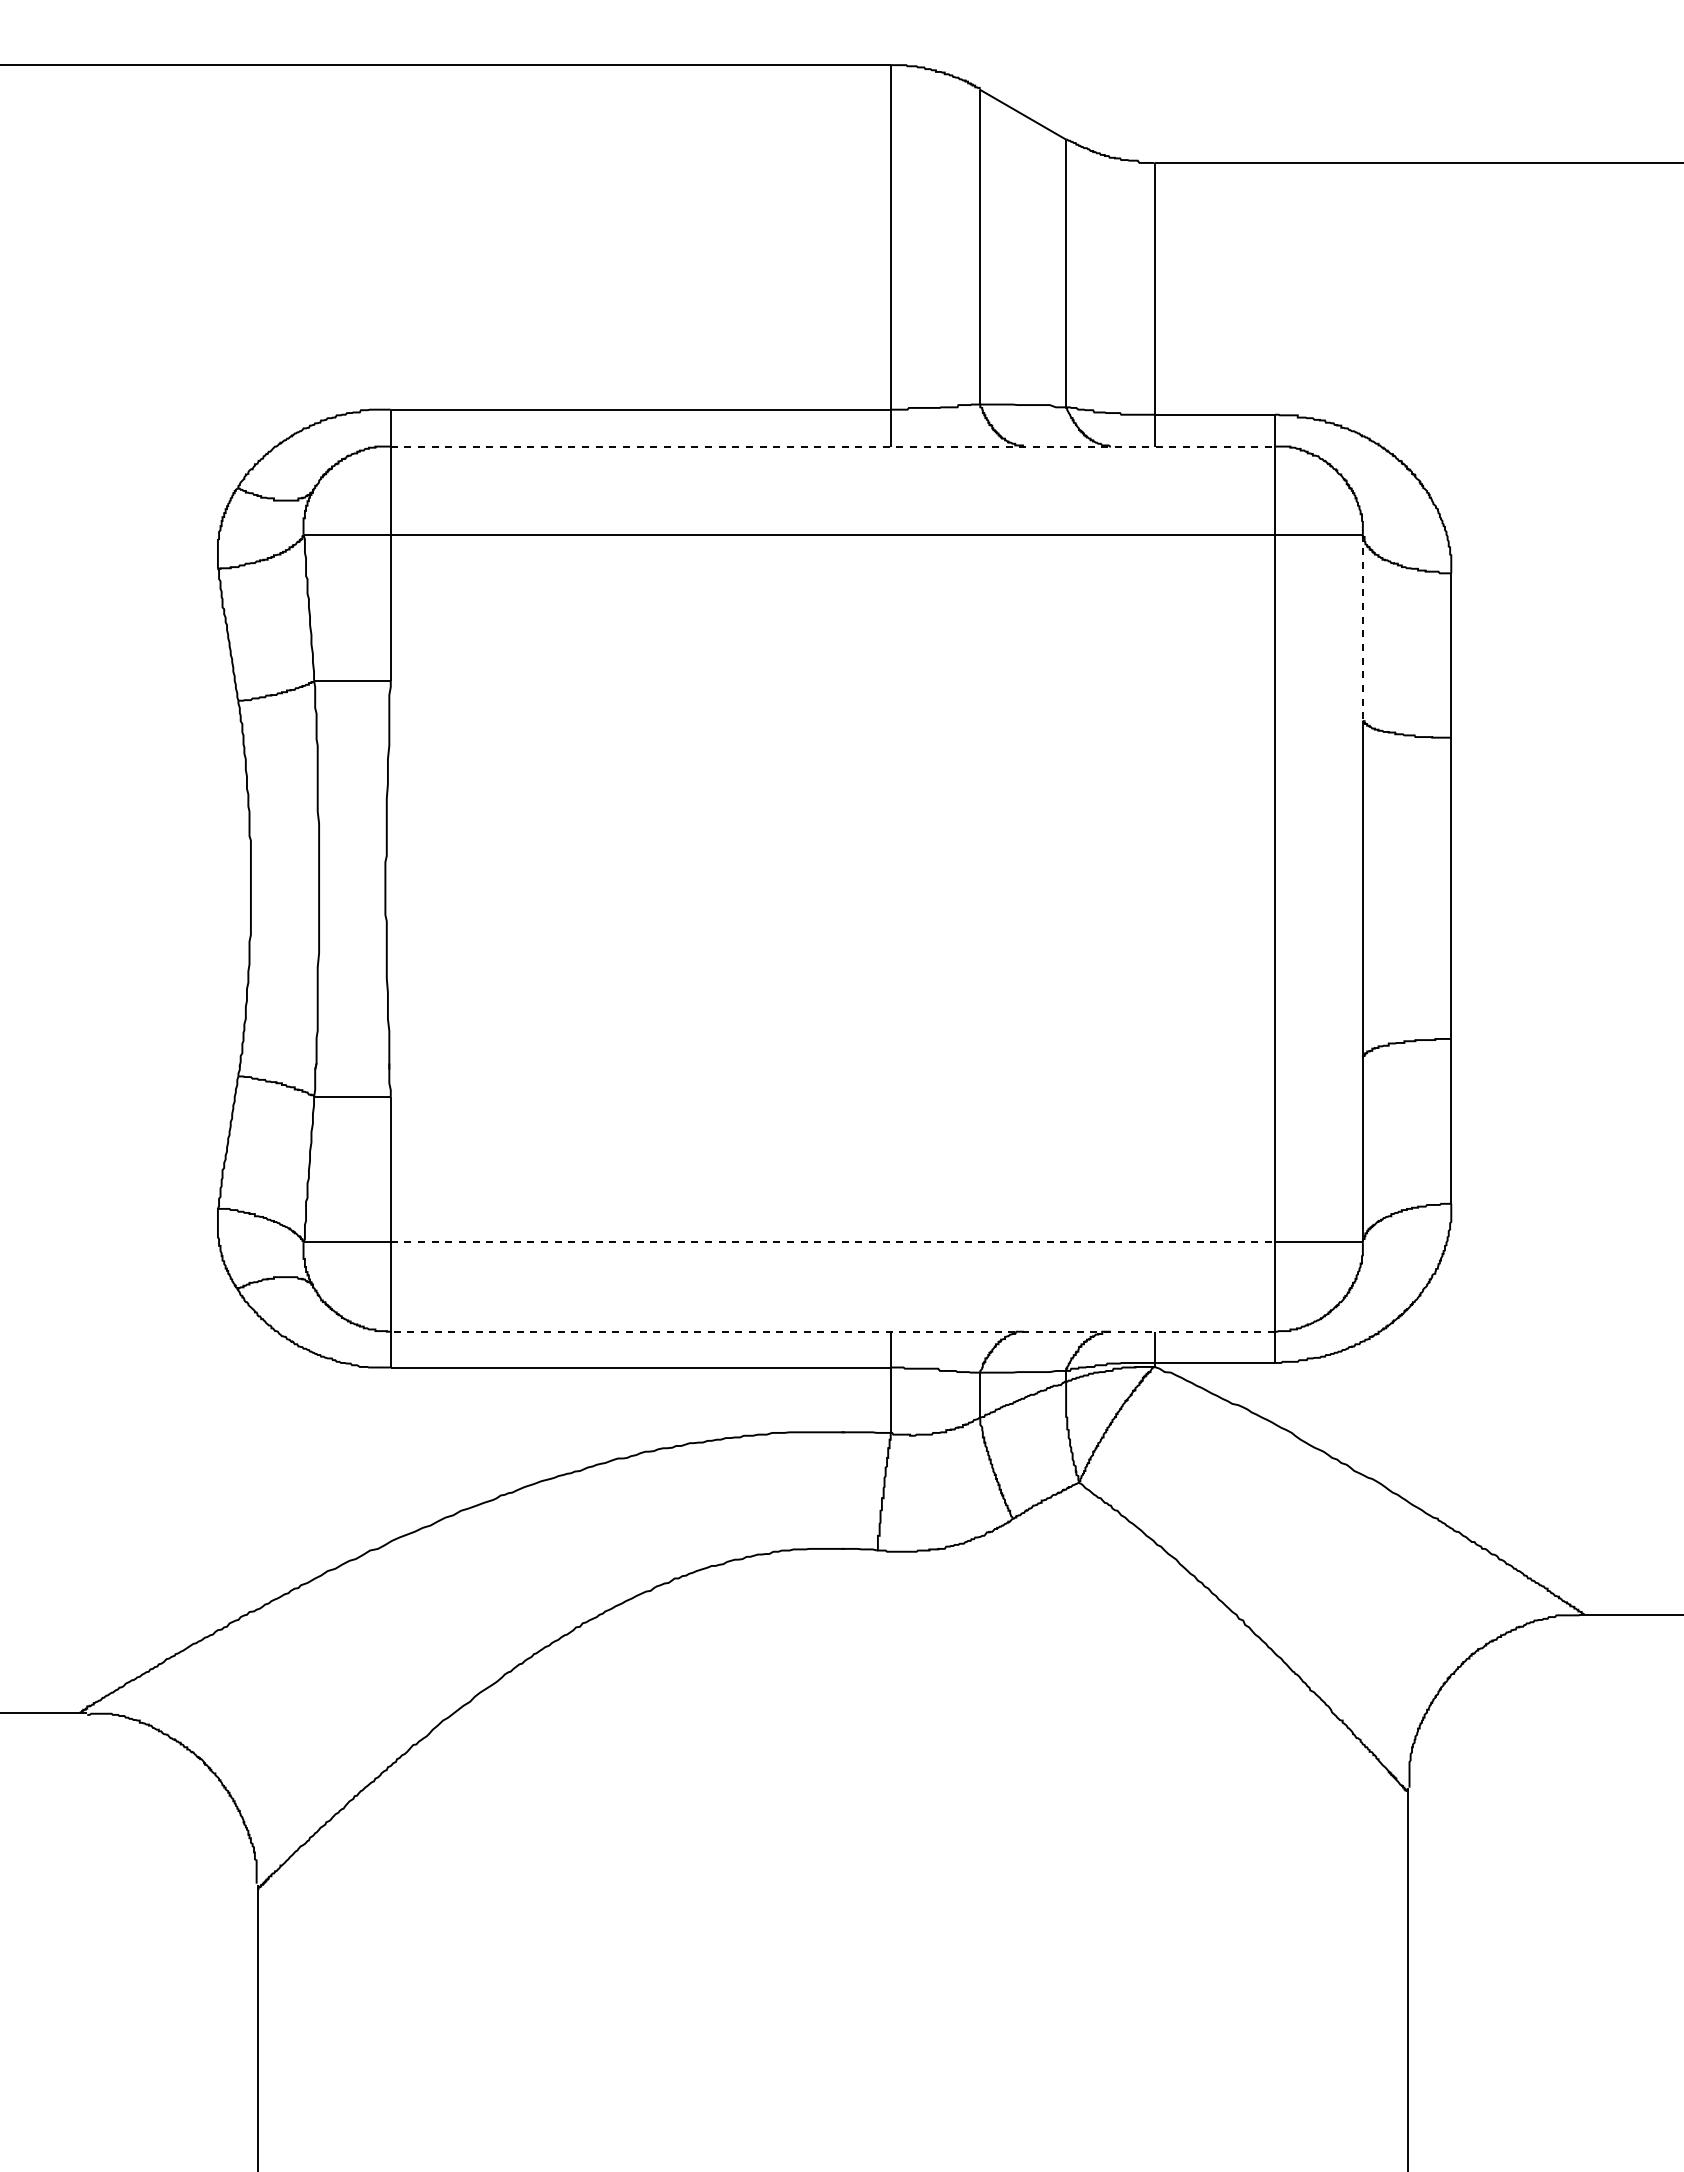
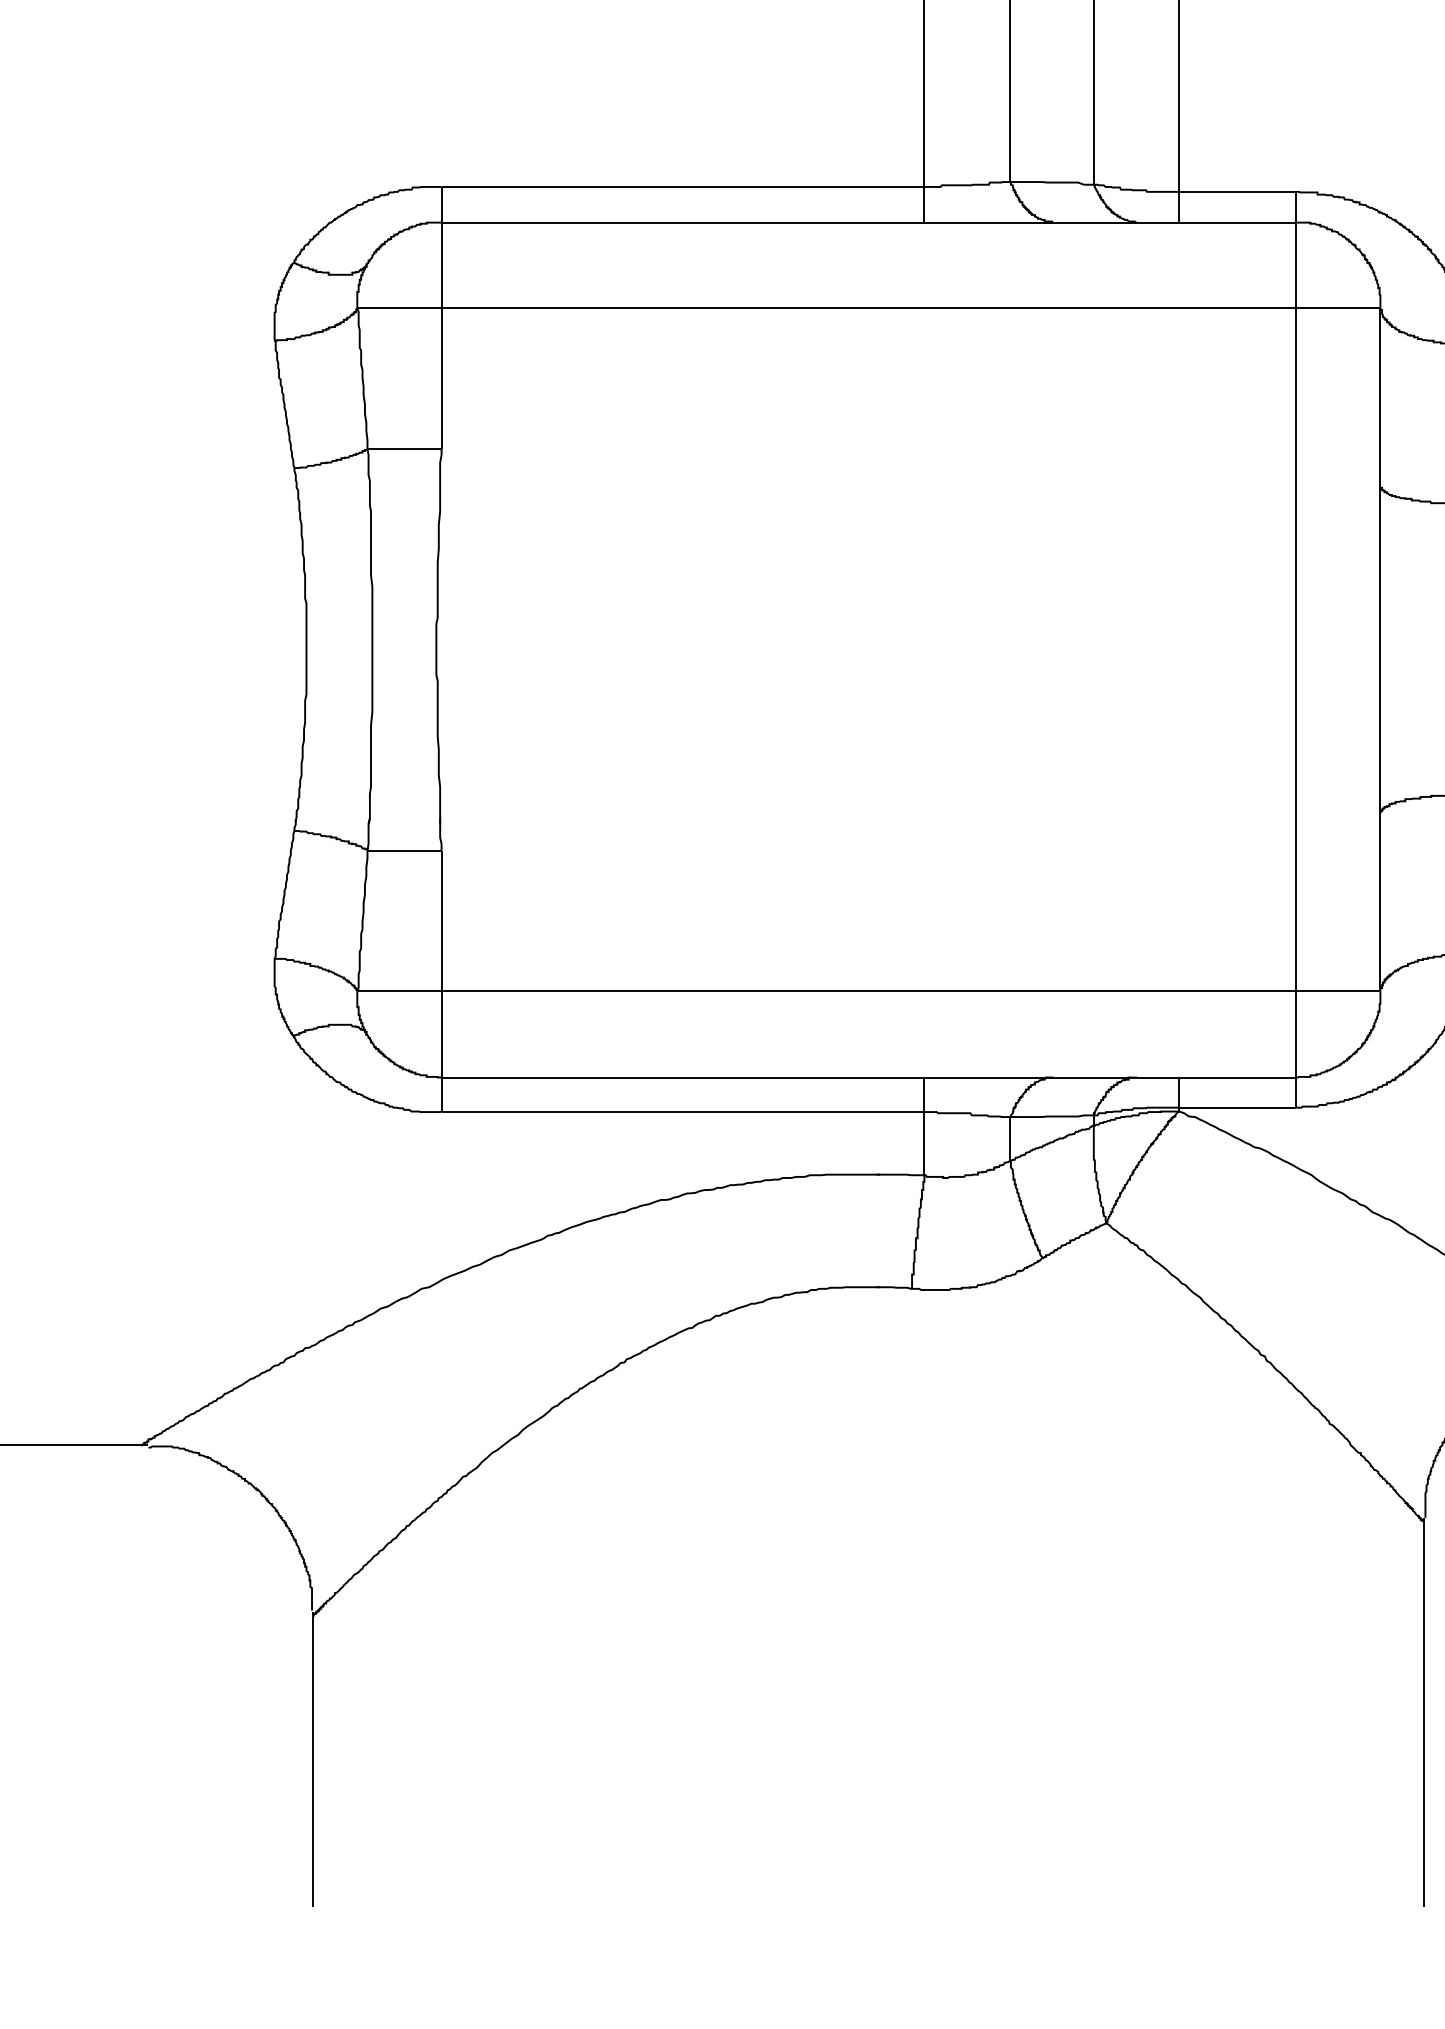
line: (833, 446) -> (869, 222), dashed -> solid
line: (1362, 627) -> (1380, 397), dashed -> solid
line: (833, 1242) -> (869, 991), dashed -> solid
line: (832, 1331) -> (868, 1077), dashed -> solid

